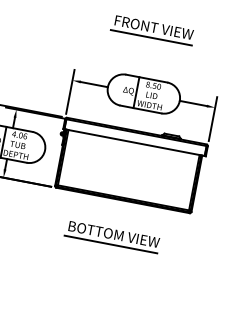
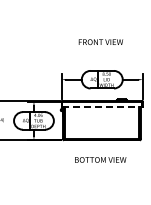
line: (151, 38) -> (100, 48), removed
line: (134, 142) -> (102, 107), solid -> dashed
line: (110, 243) -> (99, 165), removed

